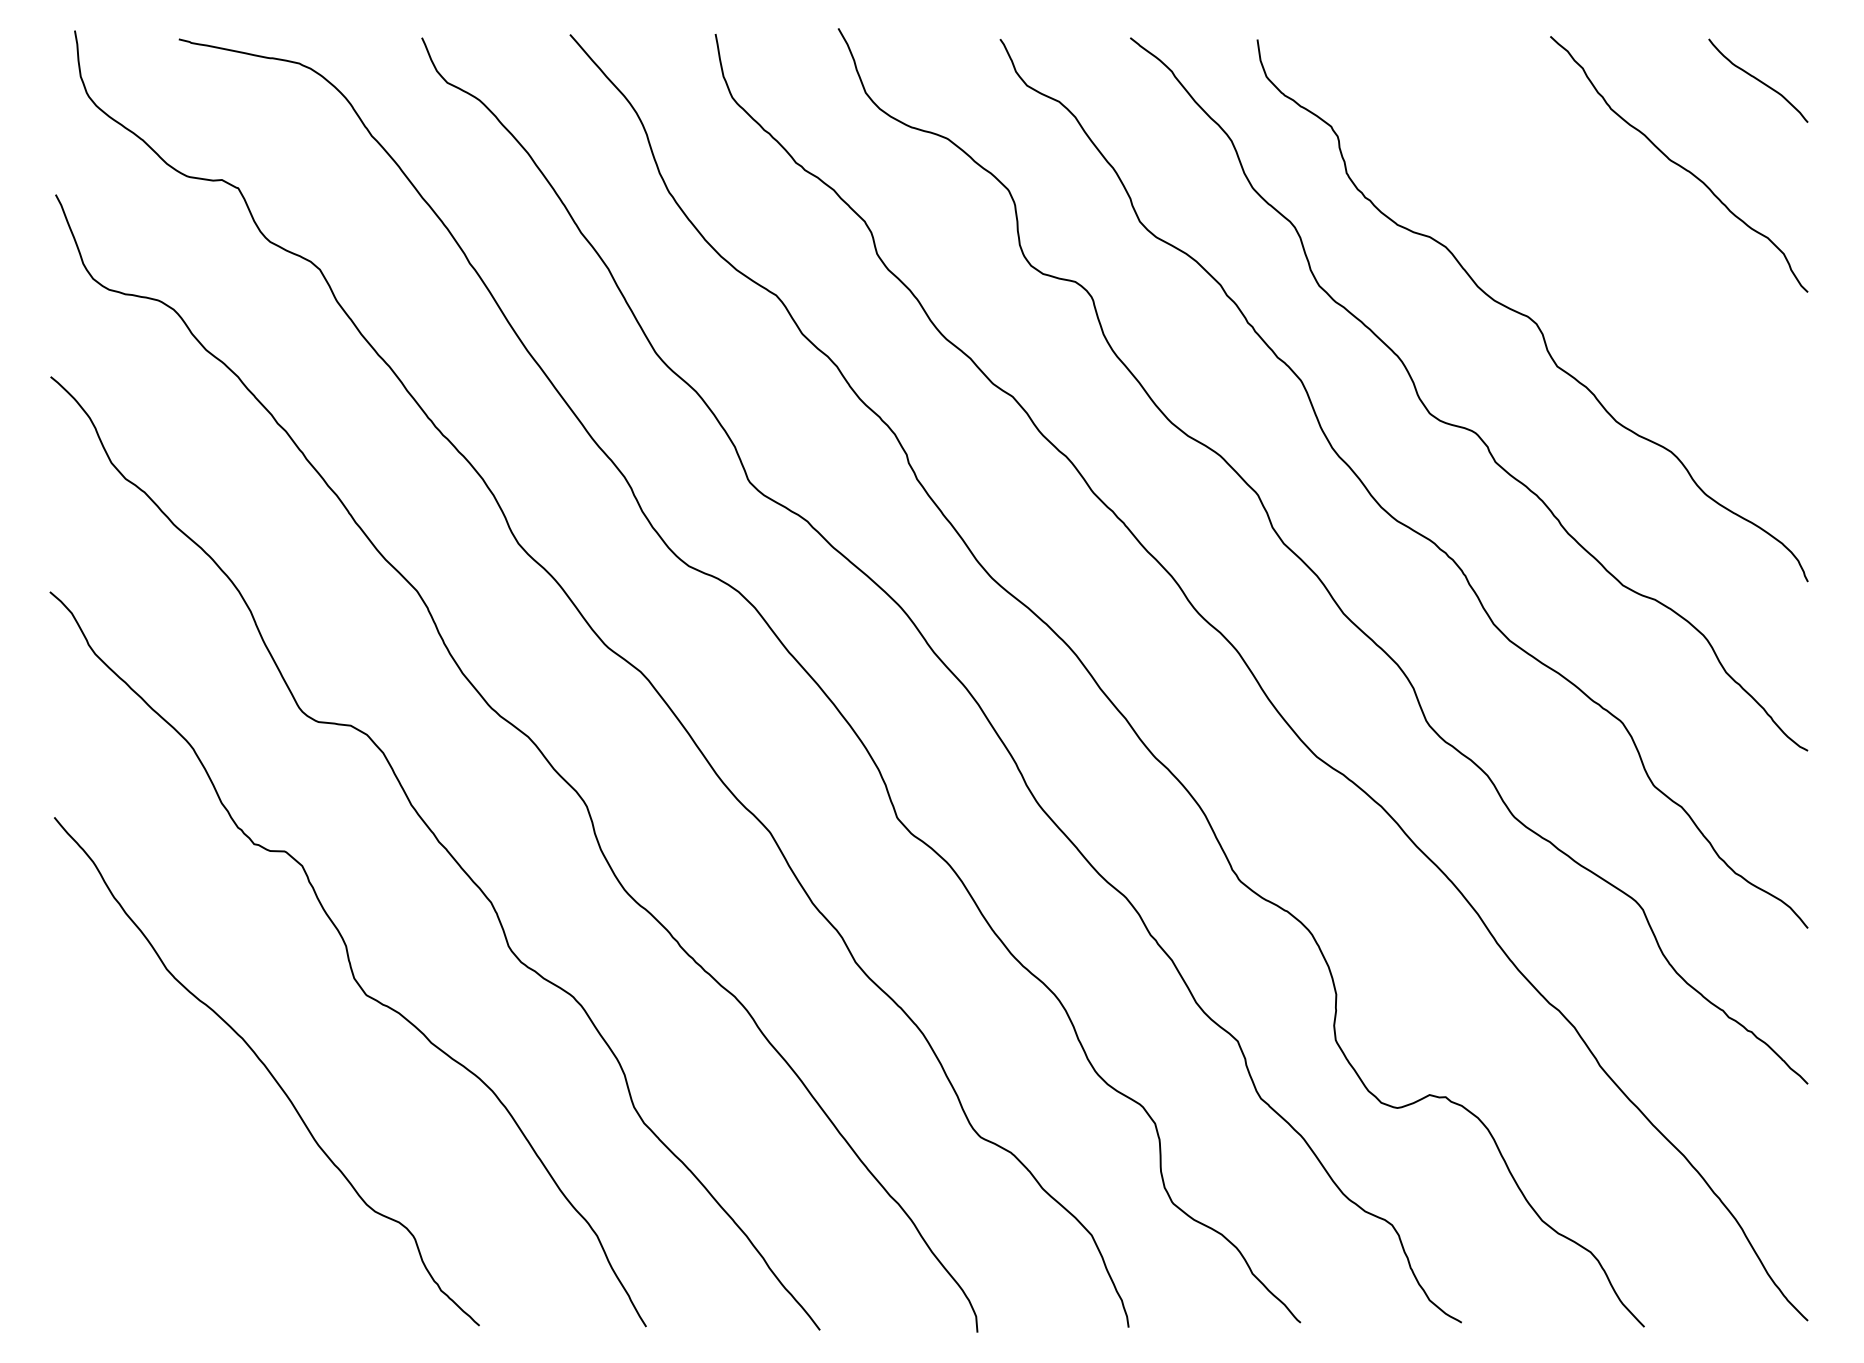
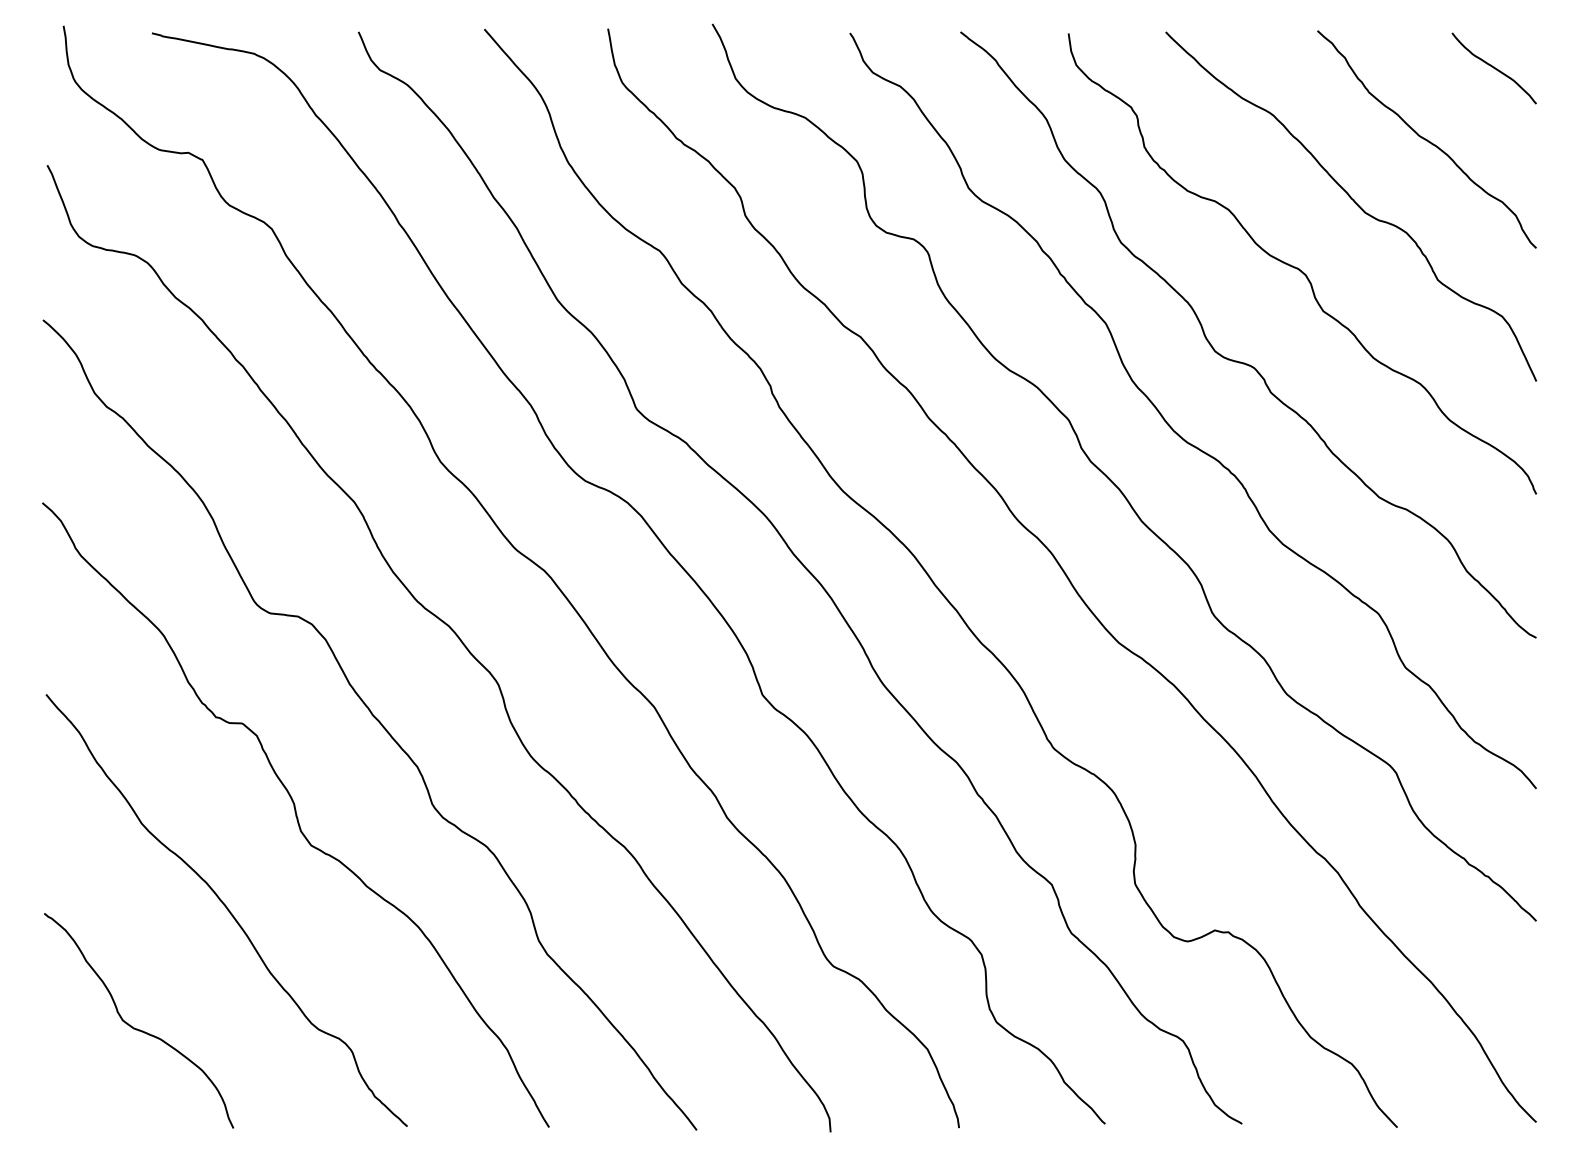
curve: (1595, 240) -> (1355, 204), added
curve: (161, 1210) -> (137, 1028), added

